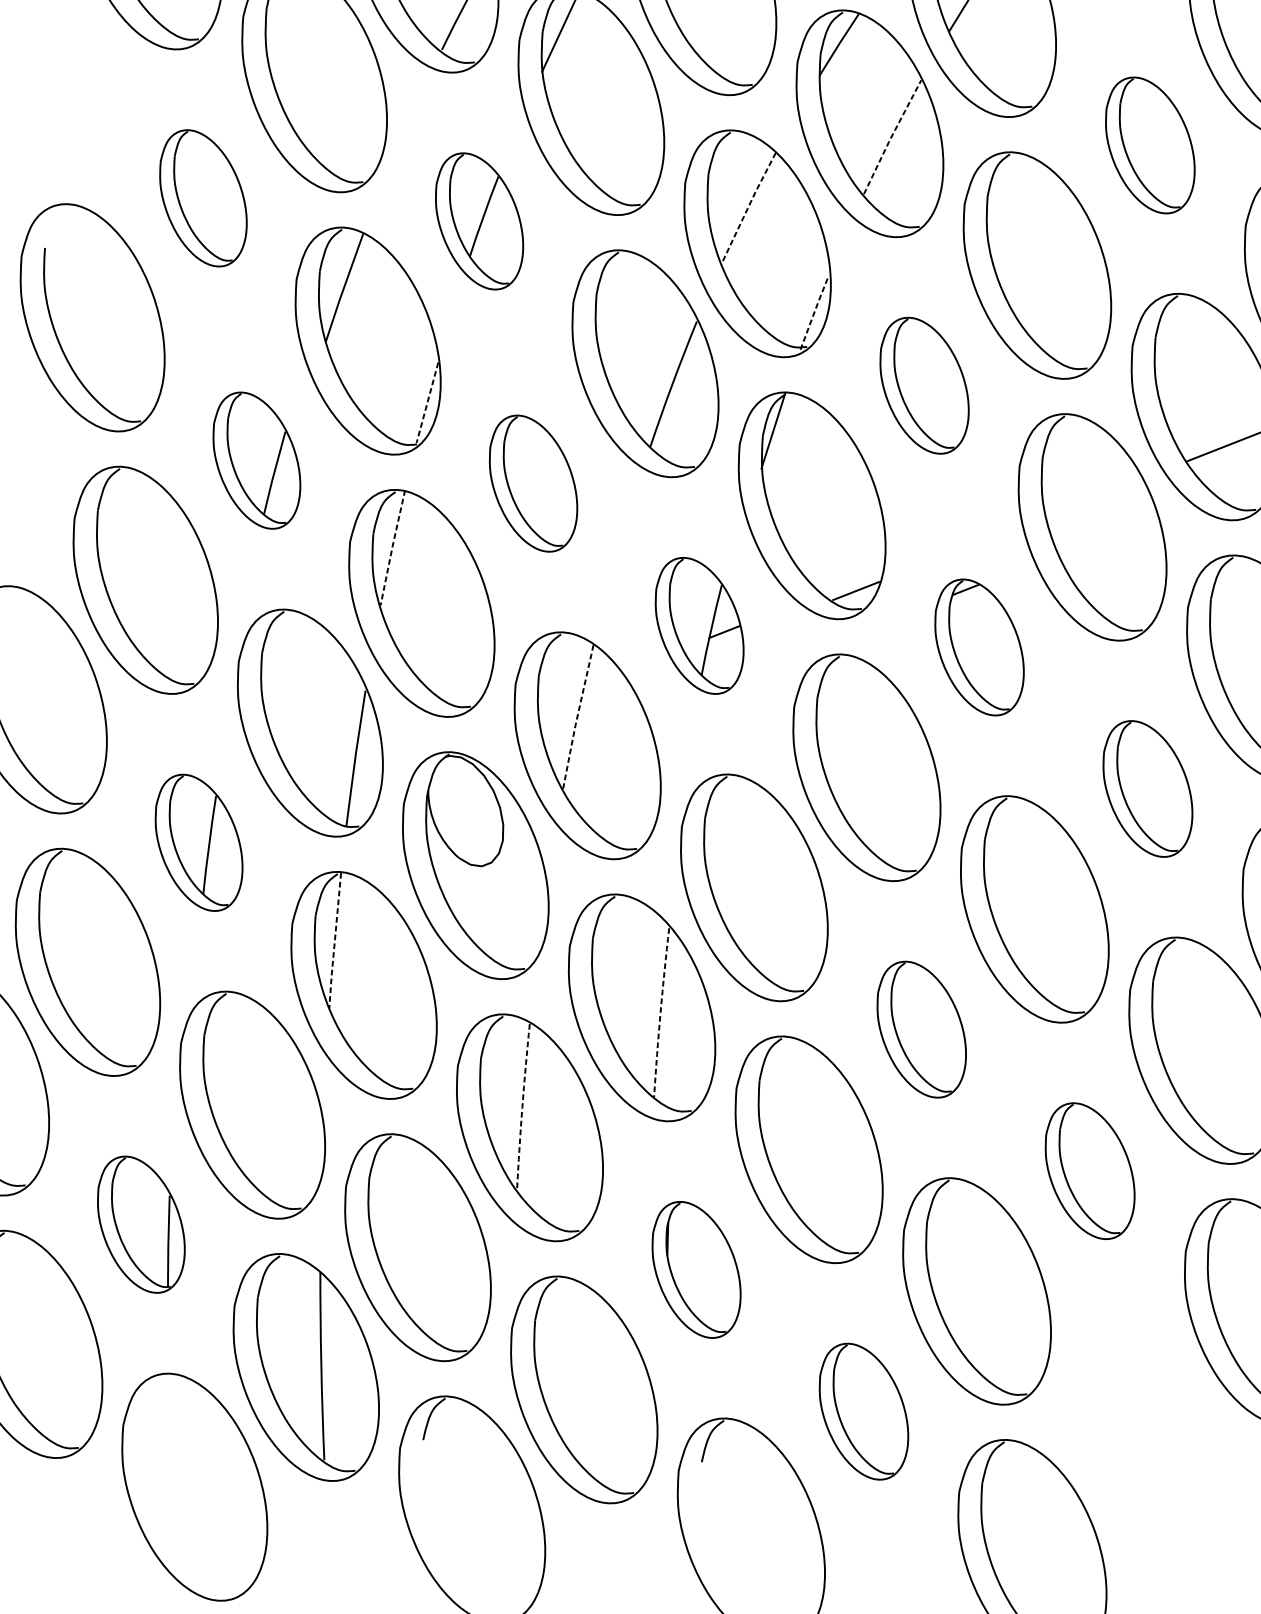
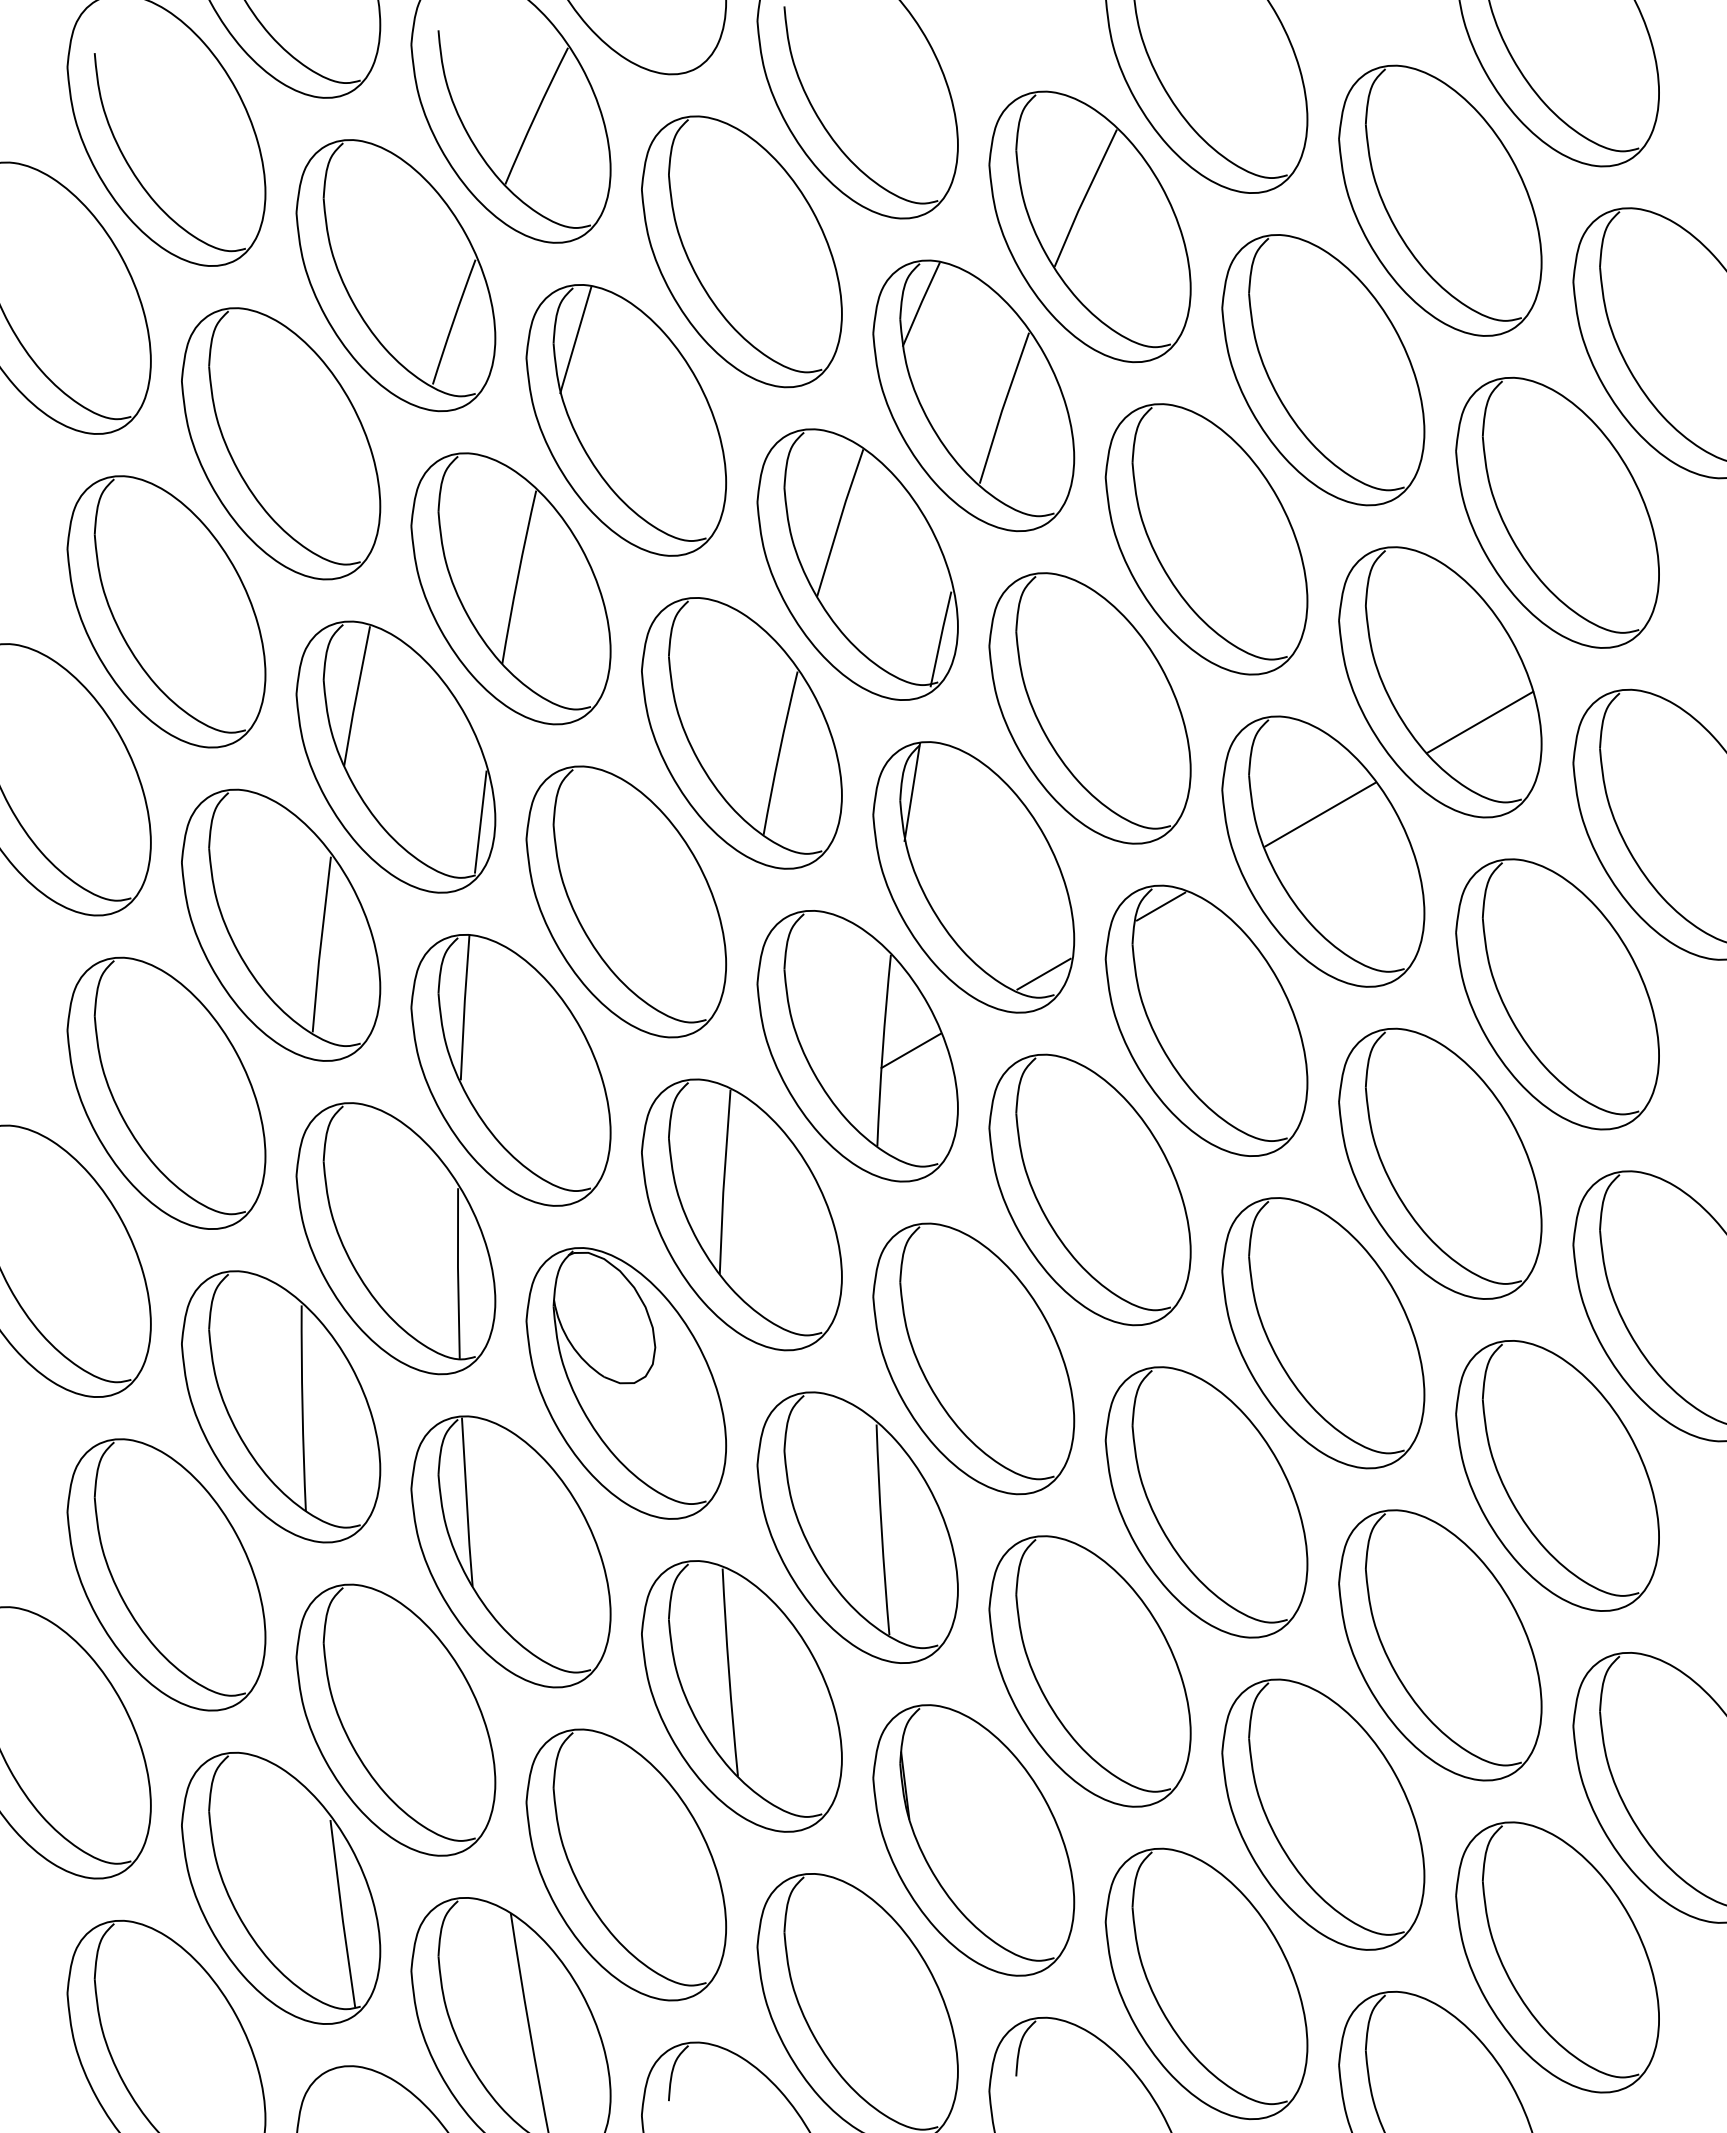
line: (891, 137) -> (1003, 408), dashed -> solid
part: (1150, 145) -> (1323, 370), size x1.67
part: (203, 198) -> (166, 611), size x1.67
line: (748, 208) -> (839, 522), dashed -> solid
part: (479, 221) -> (510, 588), size x1.67
line: (814, 312) -> (940, 638), dashed -> solid
part: (924, 385) -> (1089, 708), size x1.67
line: (427, 403) -> (480, 822), dashed -> solid
part: (257, 460) -> (281, 924), size x1.67
part: (533, 483) -> (626, 901), size x1.67
line: (1094, 497) -> (1320, 814), added
line: (392, 547) -> (464, 1007), dashed -> solid
part: (699, 626) -> (857, 1046), size x1.67
part: (979, 647) -> (1206, 1020), size x1.67
line: (576, 717) -> (723, 1182), dashed -> solid
part: (1147, 788) -> (1440, 1163), size x1.67
part: (199, 842) -> (281, 1406), size x1.67
line: (334, 941) -> (466, 1503), dashed -> solid
arc: (660, 1012) -> (881, 1529), dashed -> solid
part: (921, 1029) -> (1206, 1502), size x1.67
arc: (522, 1107) -> (729, 1672), dashed -> solid
part: (1090, 1171) -> (1440, 1645), size x1.67
part: (141, 1224) -> (281, 1887), size x1.67
part: (696, 1269) -> (973, 1840), size x1.67
part: (863, 1411) -> (1206, 1983), size x1.67
part: (1145, 1432) -> (1557, 1957), added

